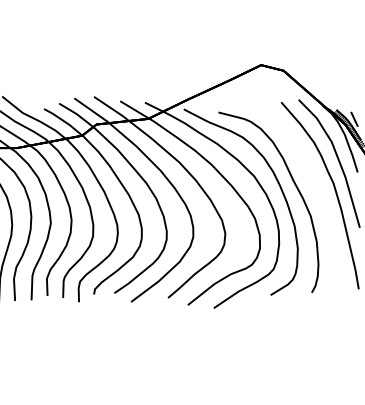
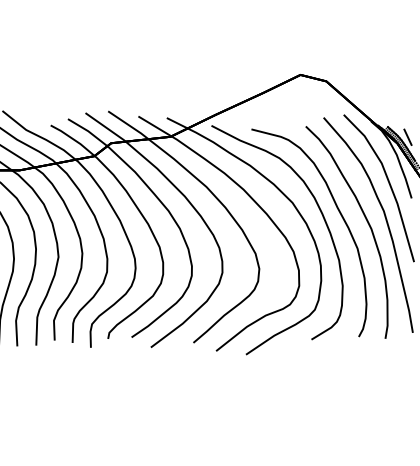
part: (318, 192) -> (366, 221), added

